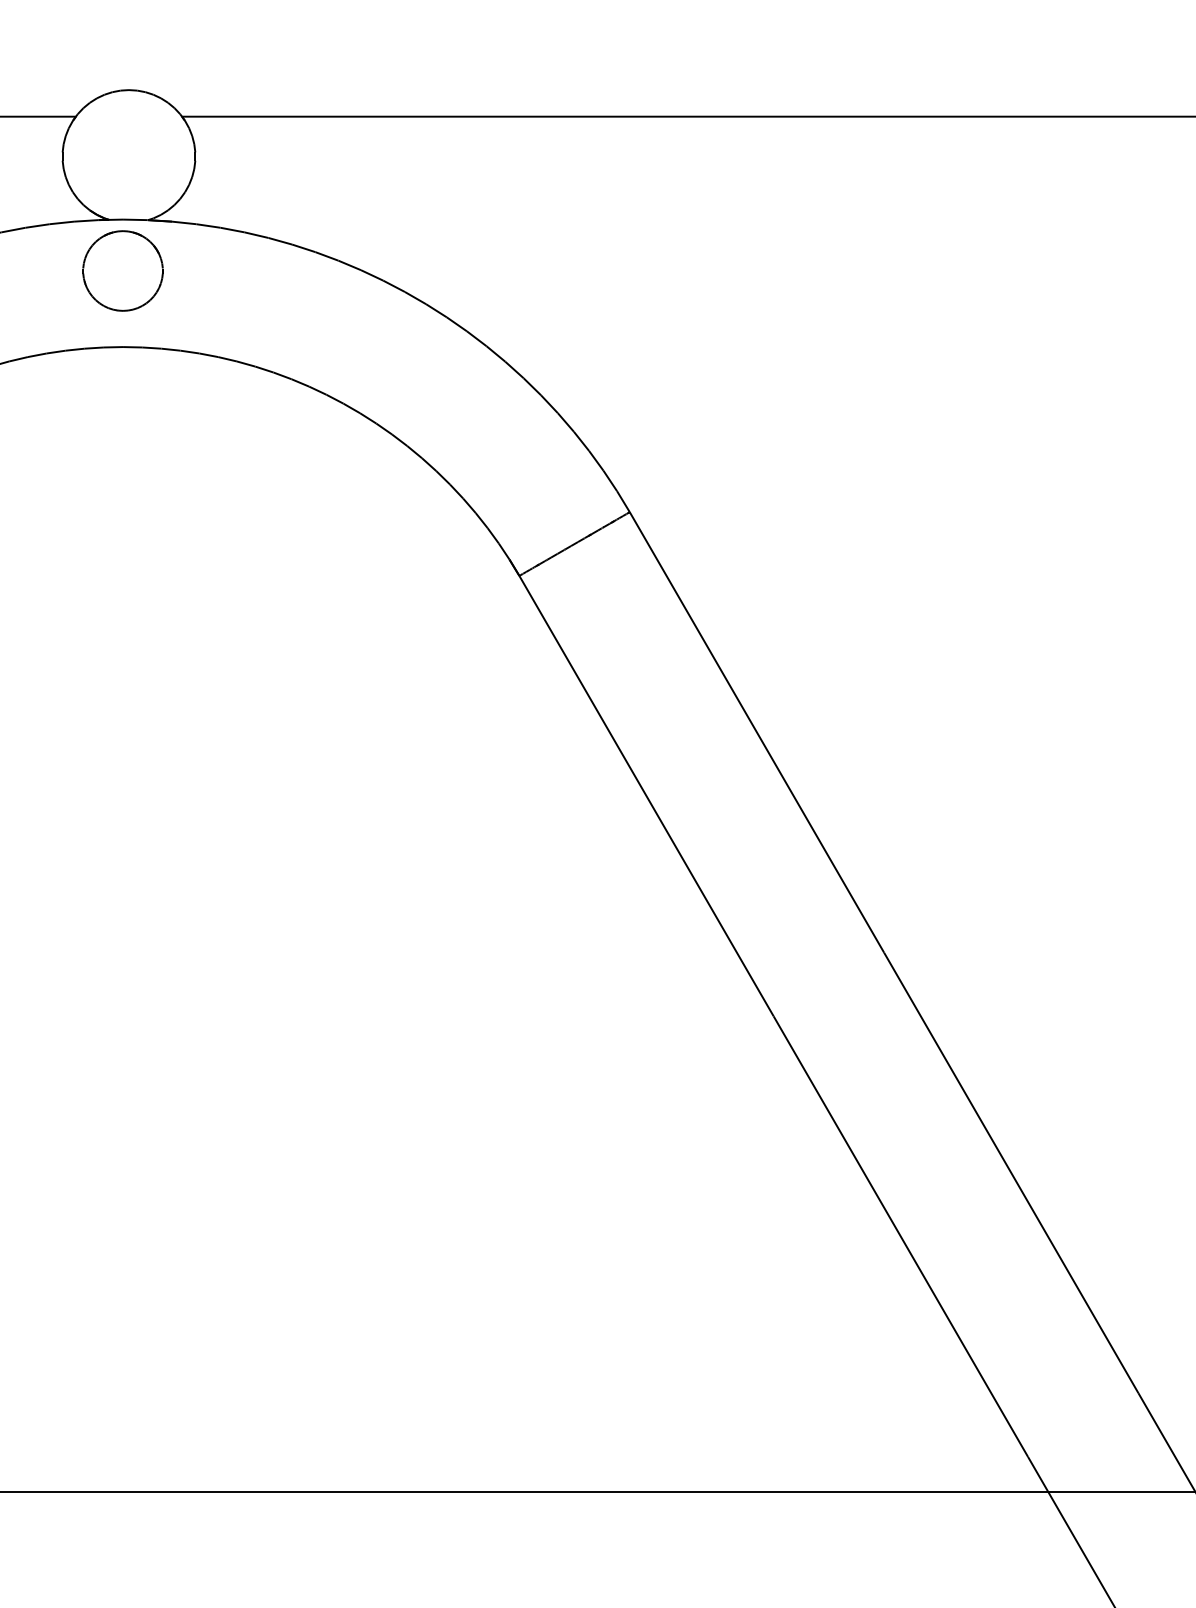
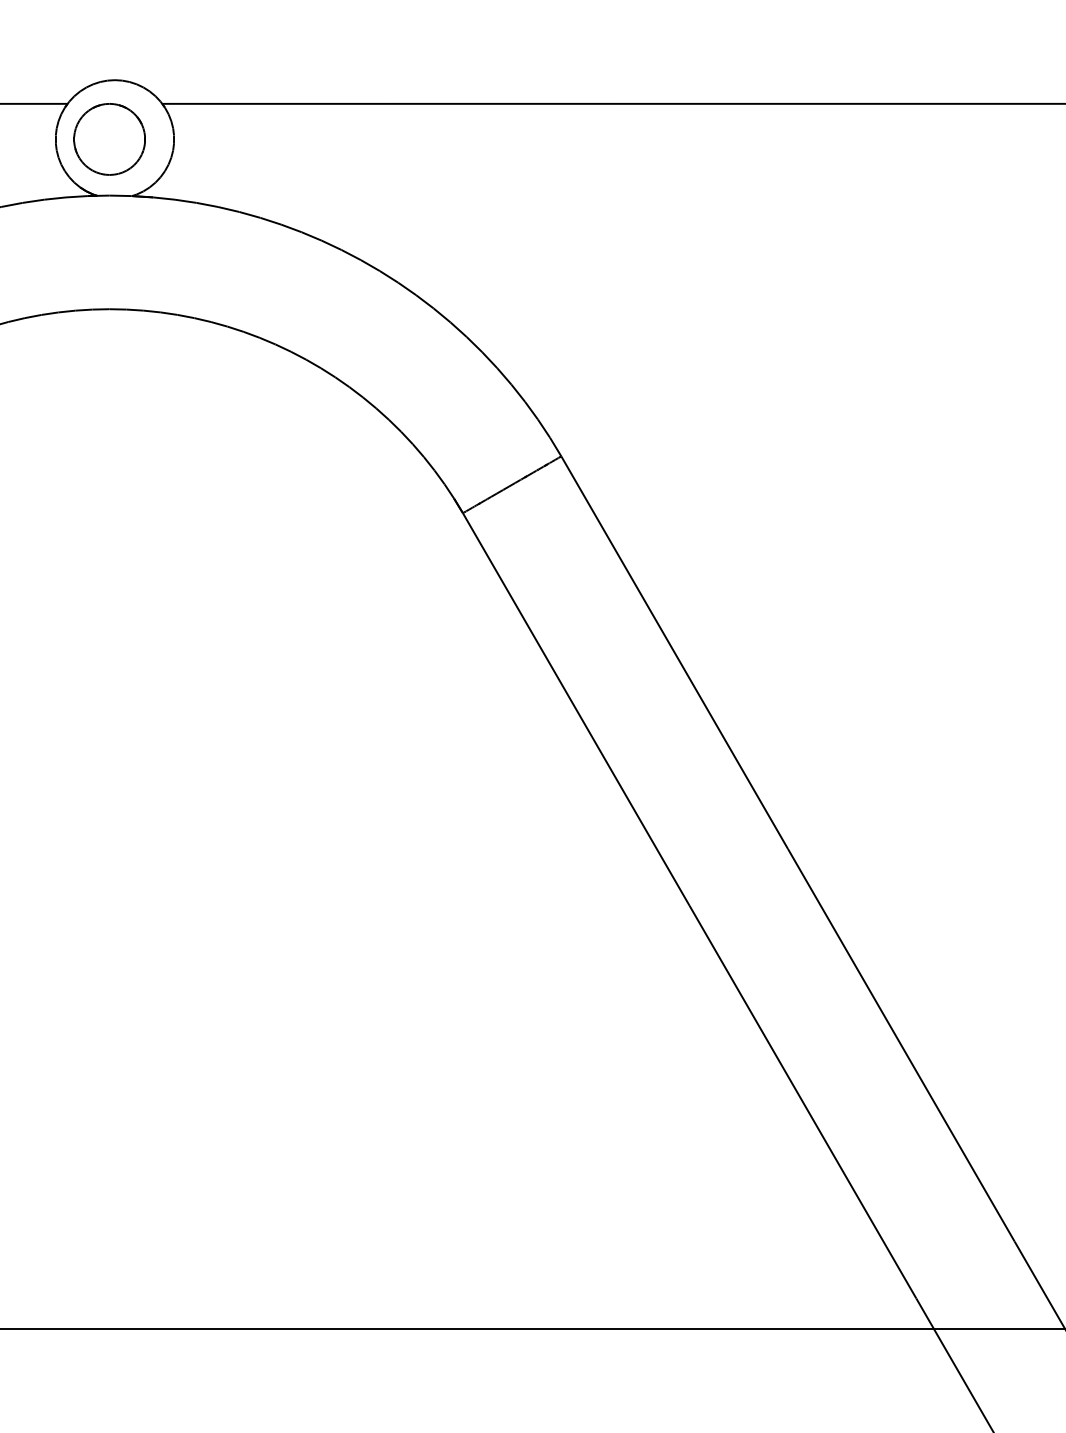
part: (122, 271) -> (109, 139), moved

